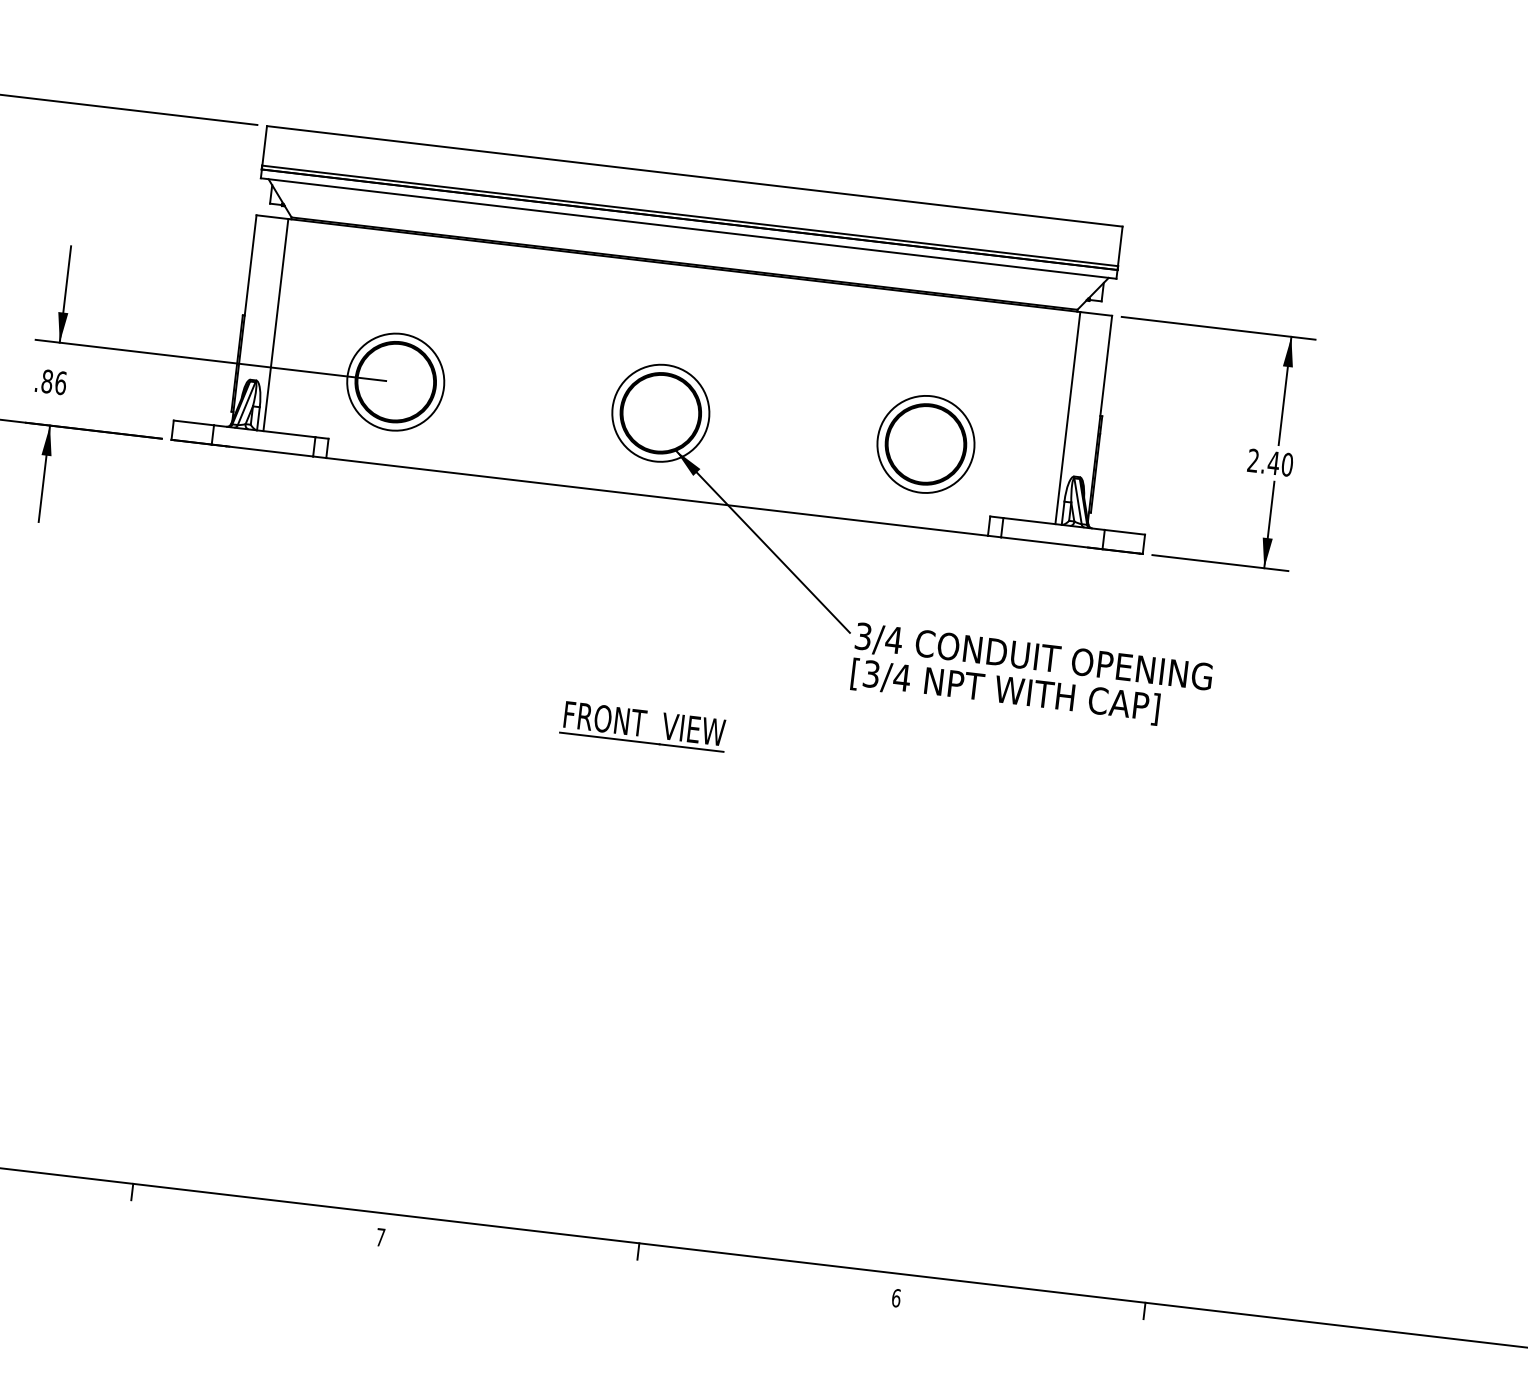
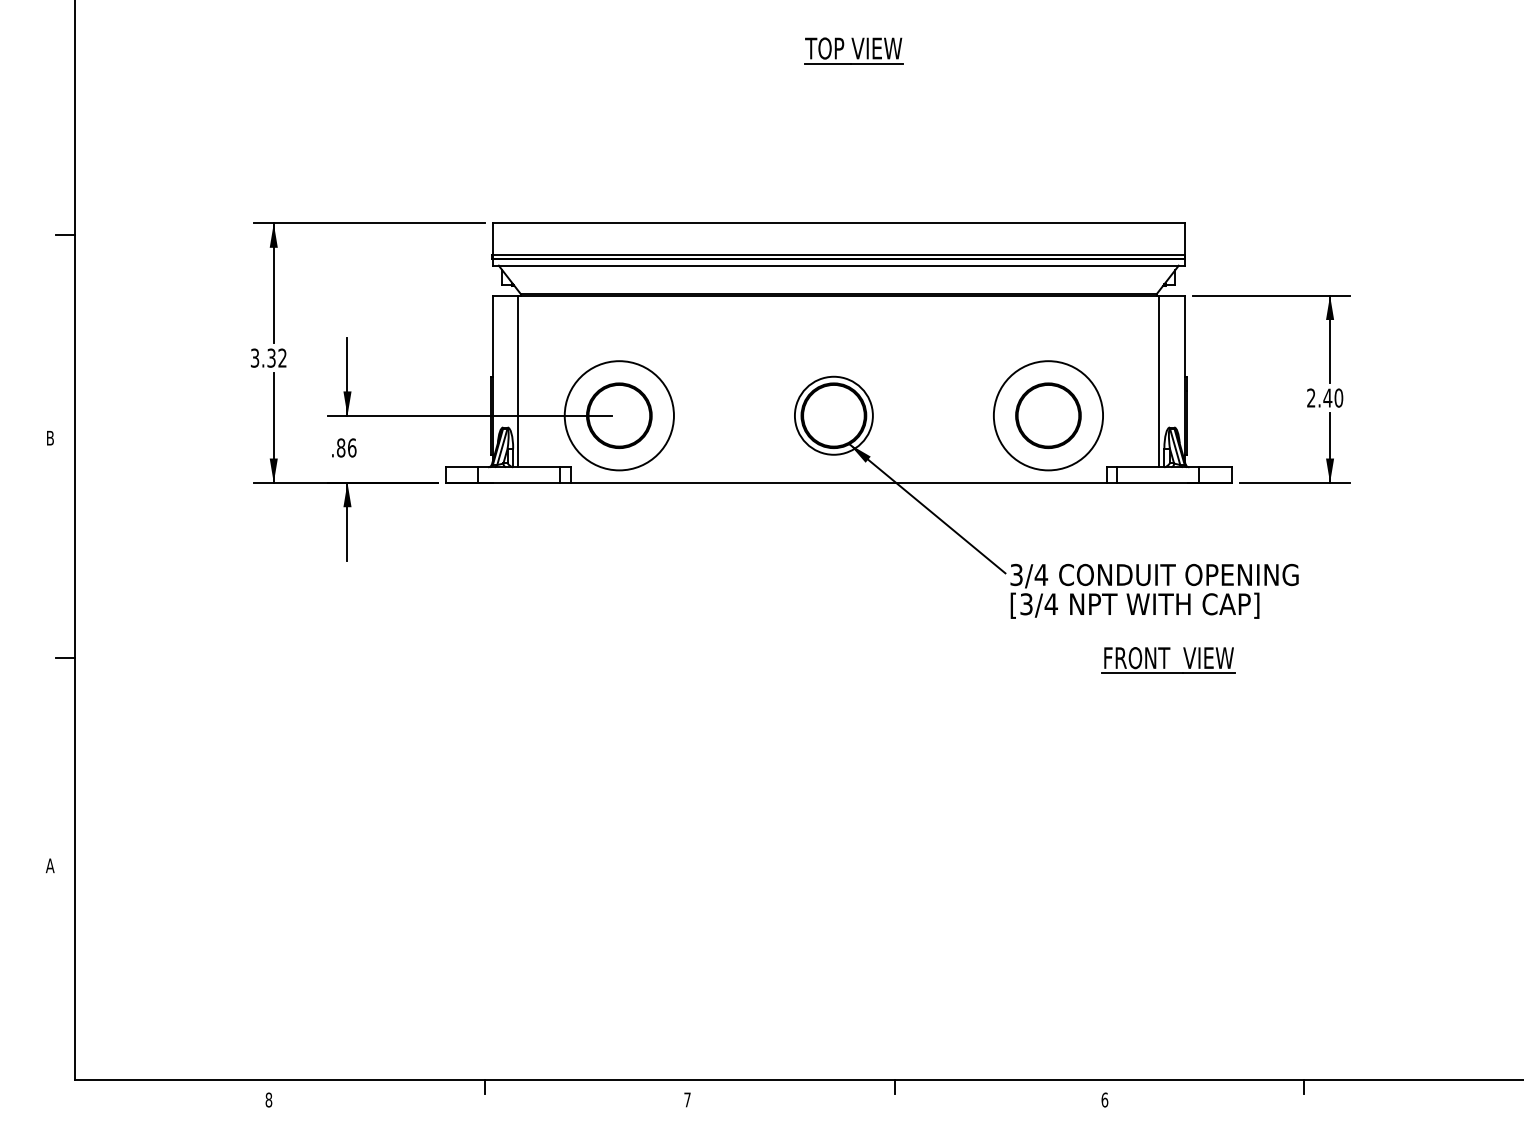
circle: (395, 381) -> (619, 415), size x1.4
circle: (926, 444) -> (1048, 415), size x1.4
part: (643, 726) -> (1168, 660), moved

